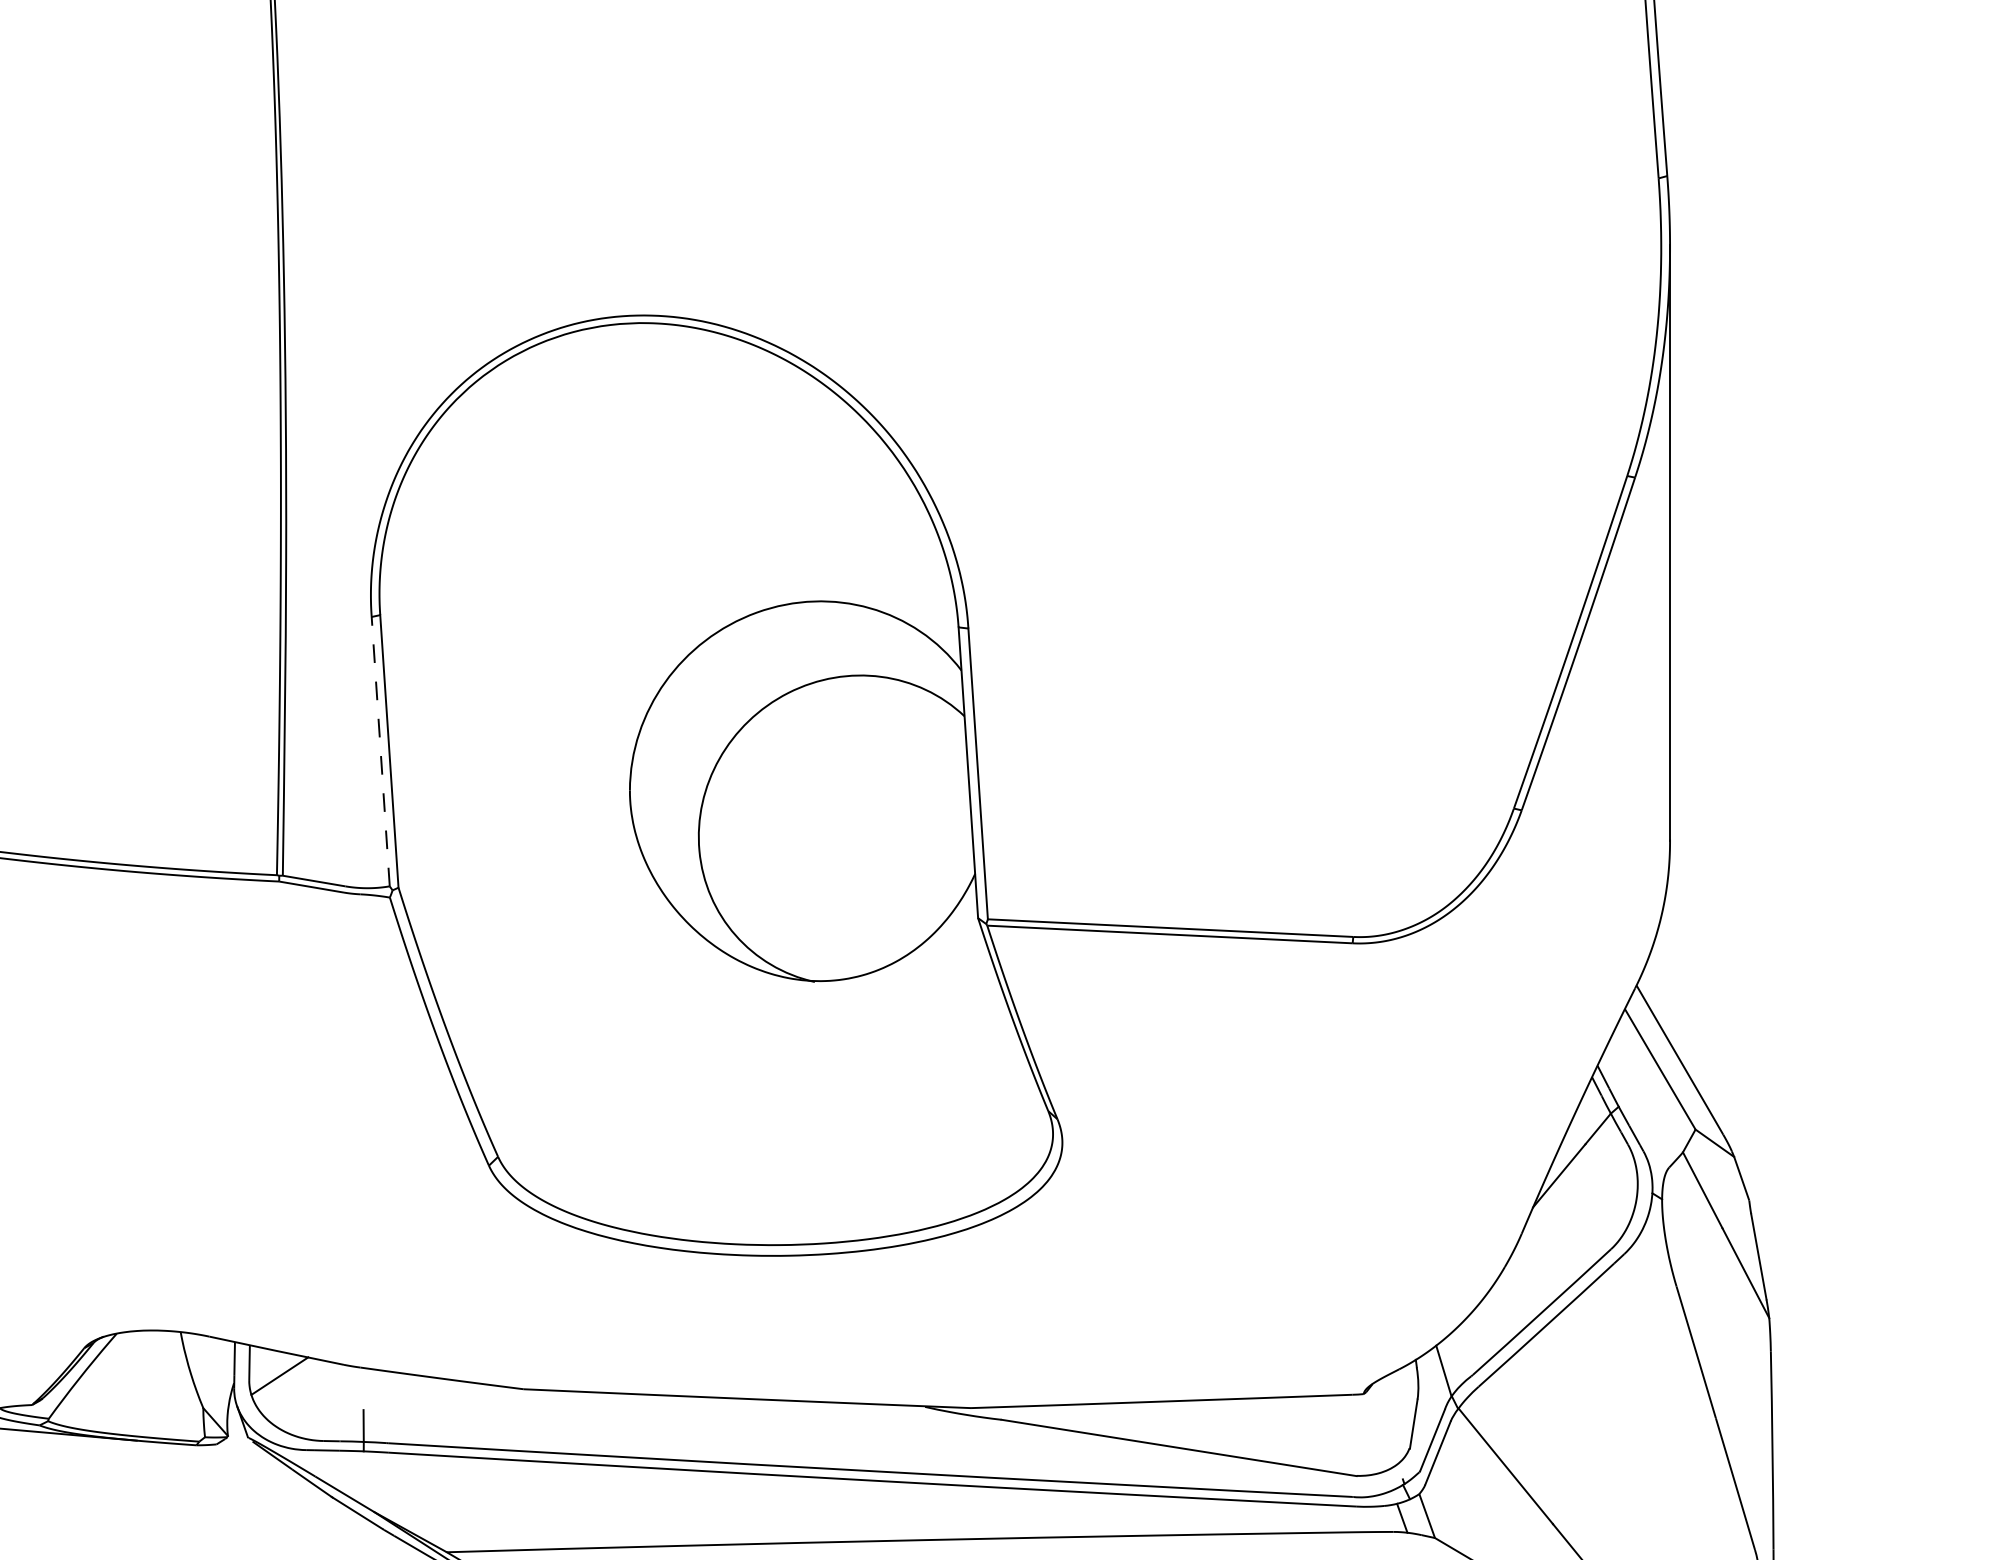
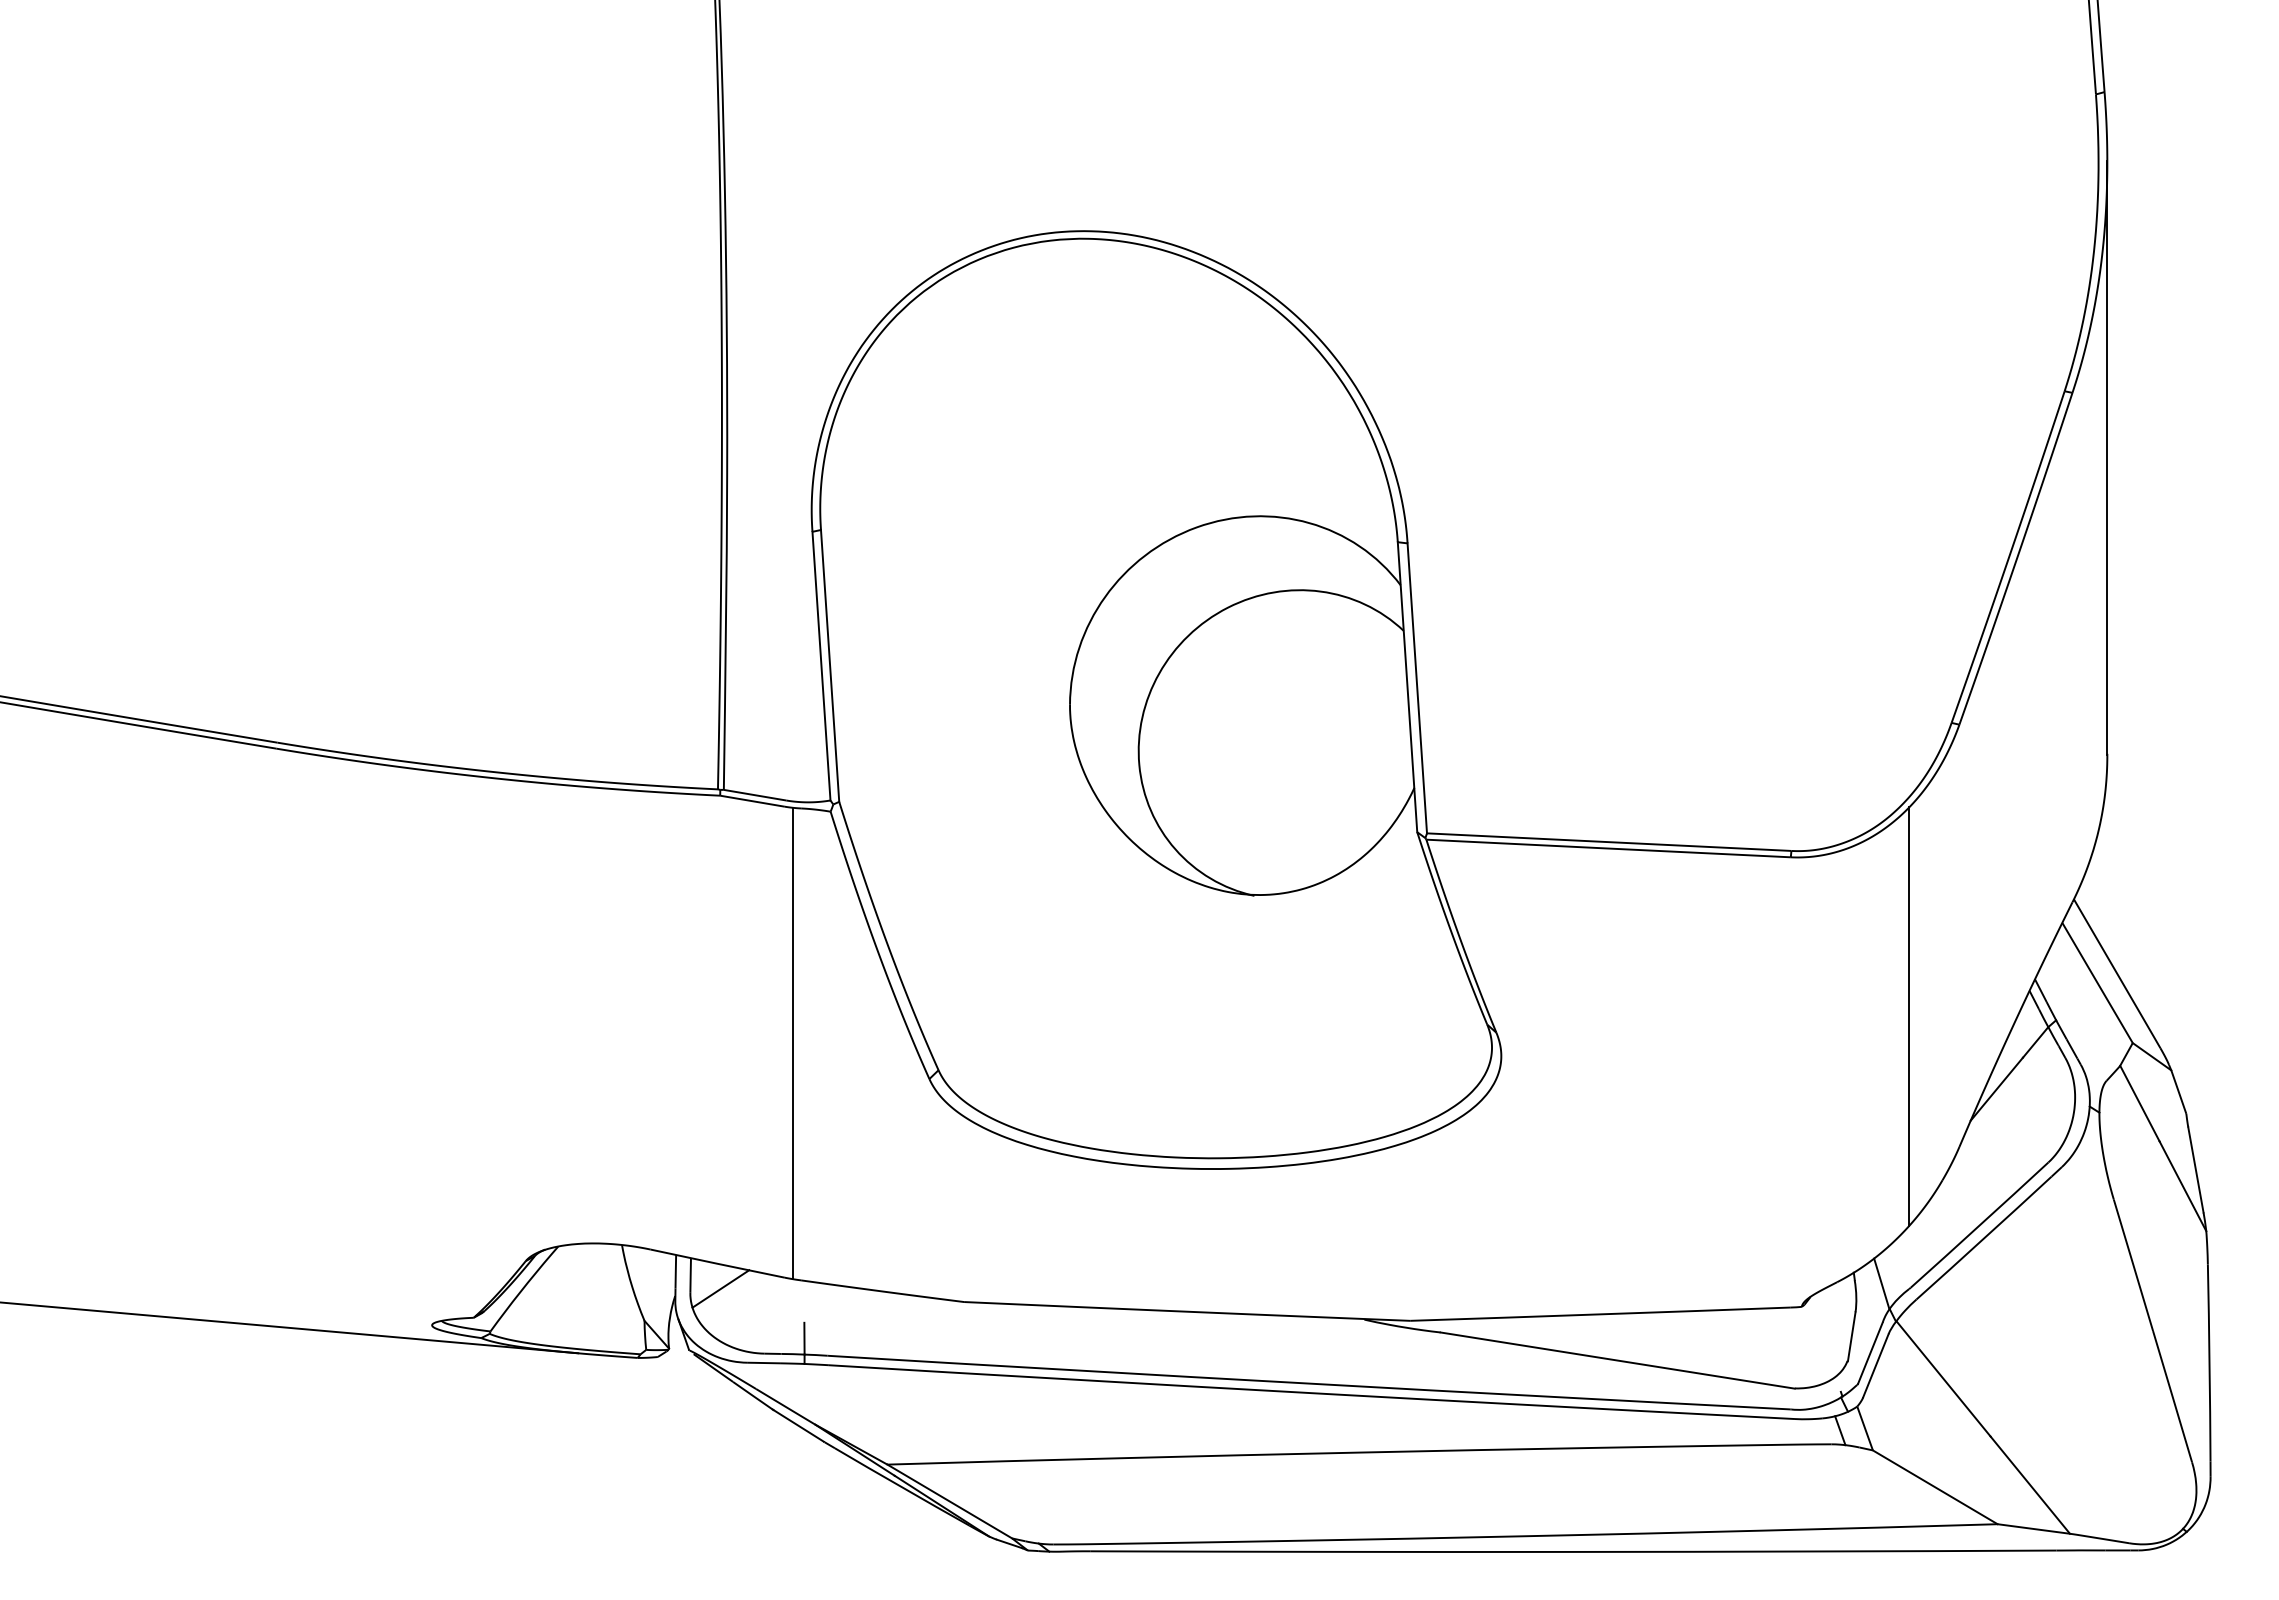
line: (380, 752) -> (821, 666), dashed -> solid
line: (1471, 1102) -> (1909, 1016), added
line: (351, 1130) -> (792, 1043), added

